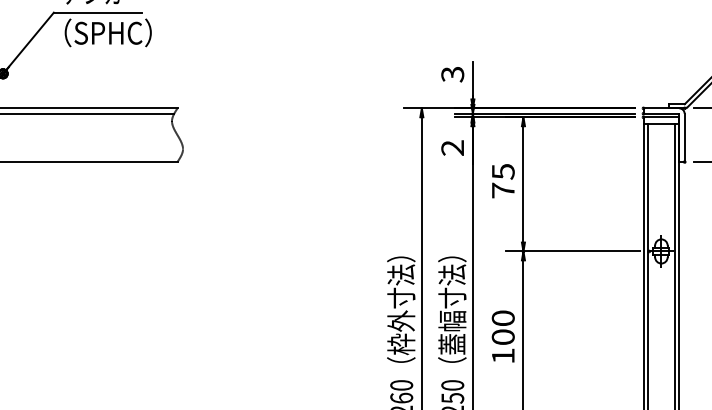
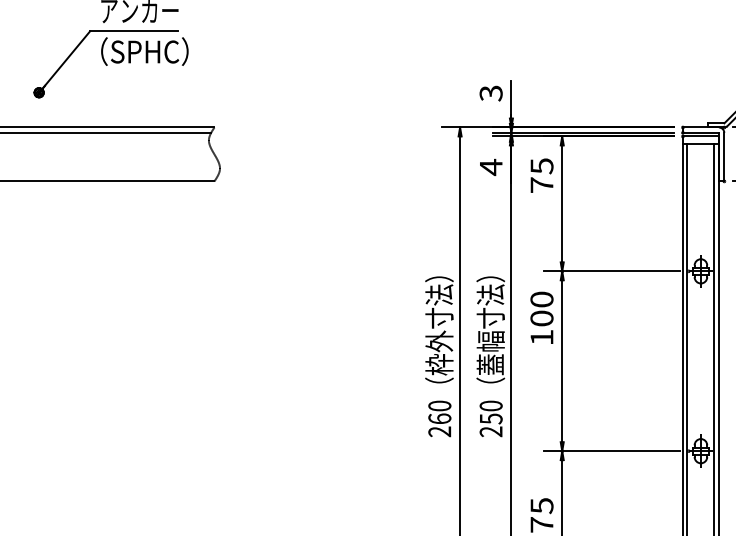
text: (452, 148) -> (490, 167), 2 -> 4
text: (502, 180) -> (541, 175), moved
text: (502, 336) -> (541, 317), moved

